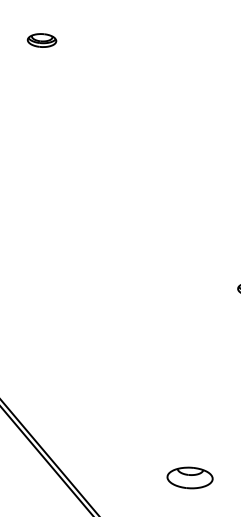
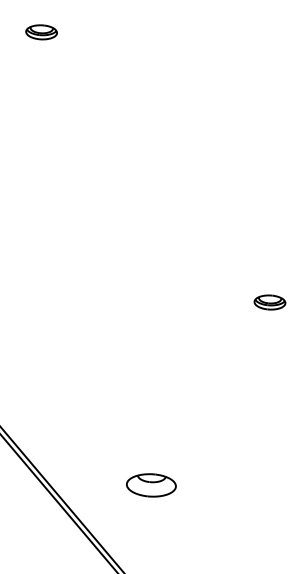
part: (190, 478) -> (151, 485), moved

